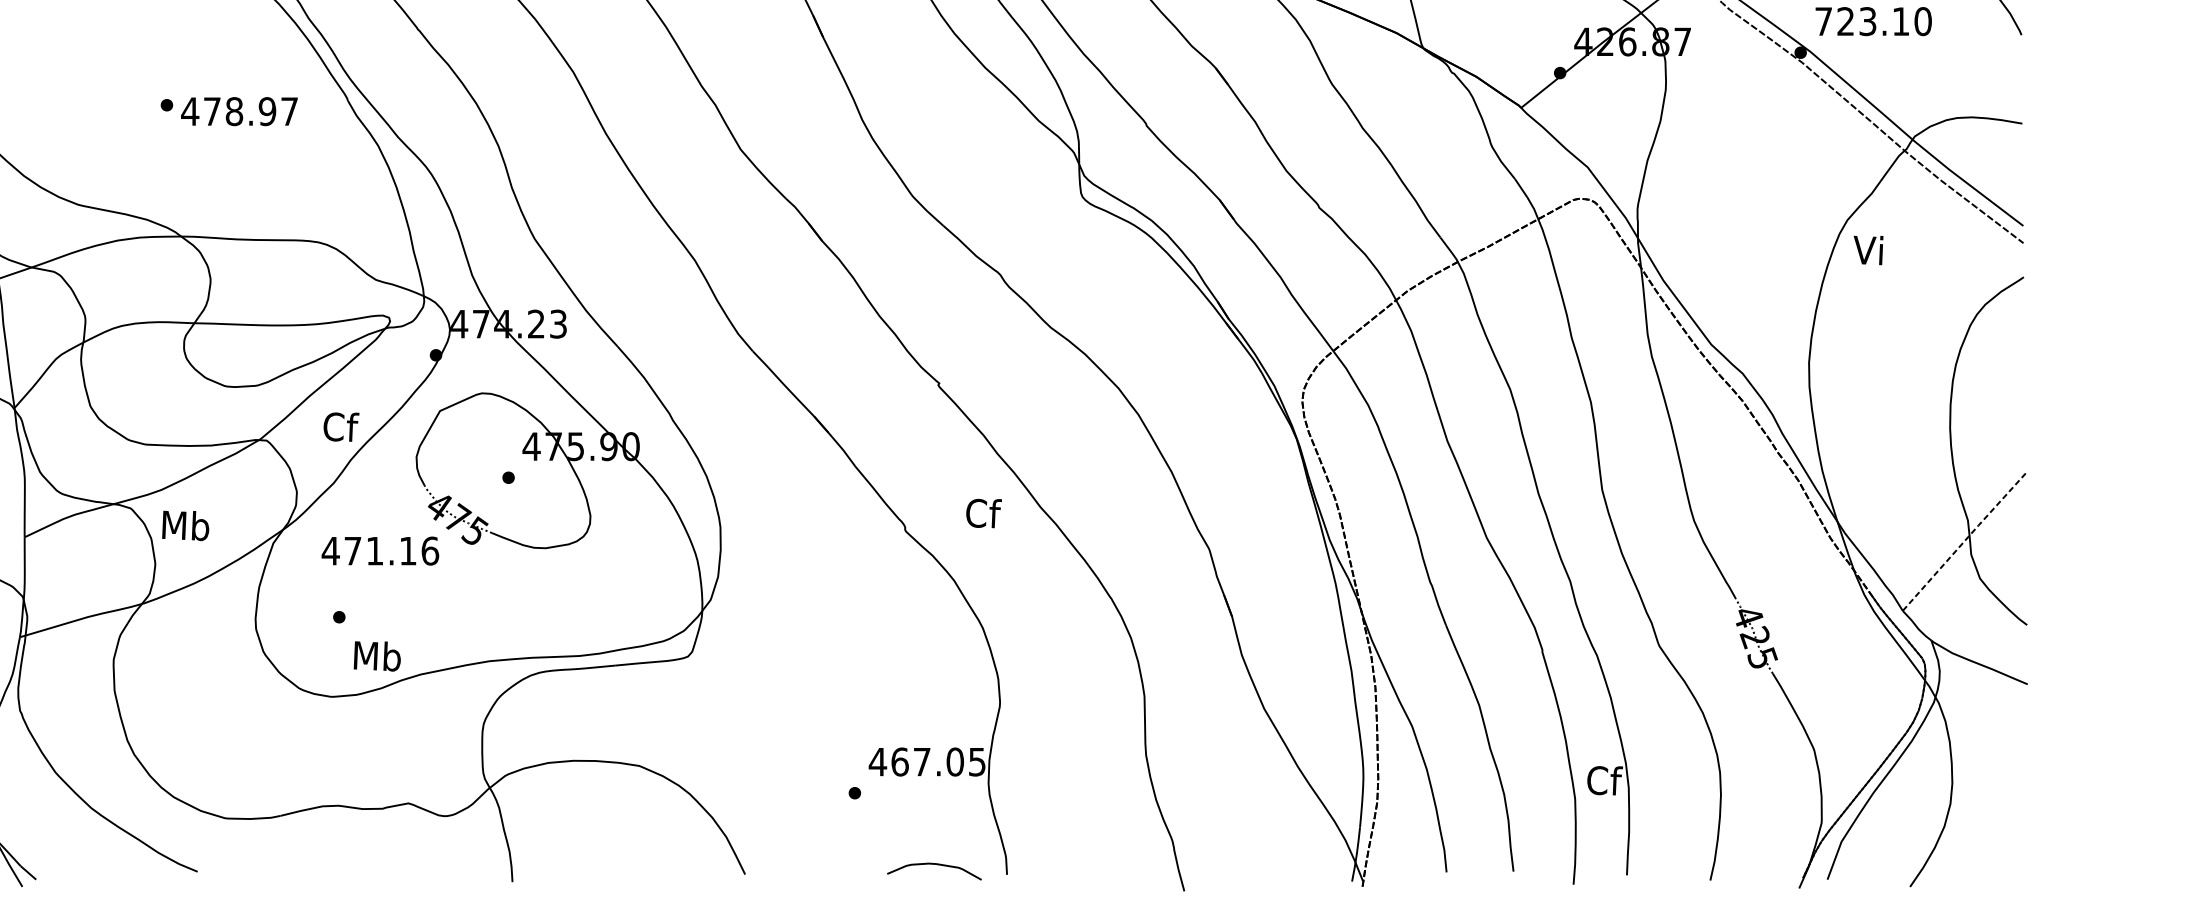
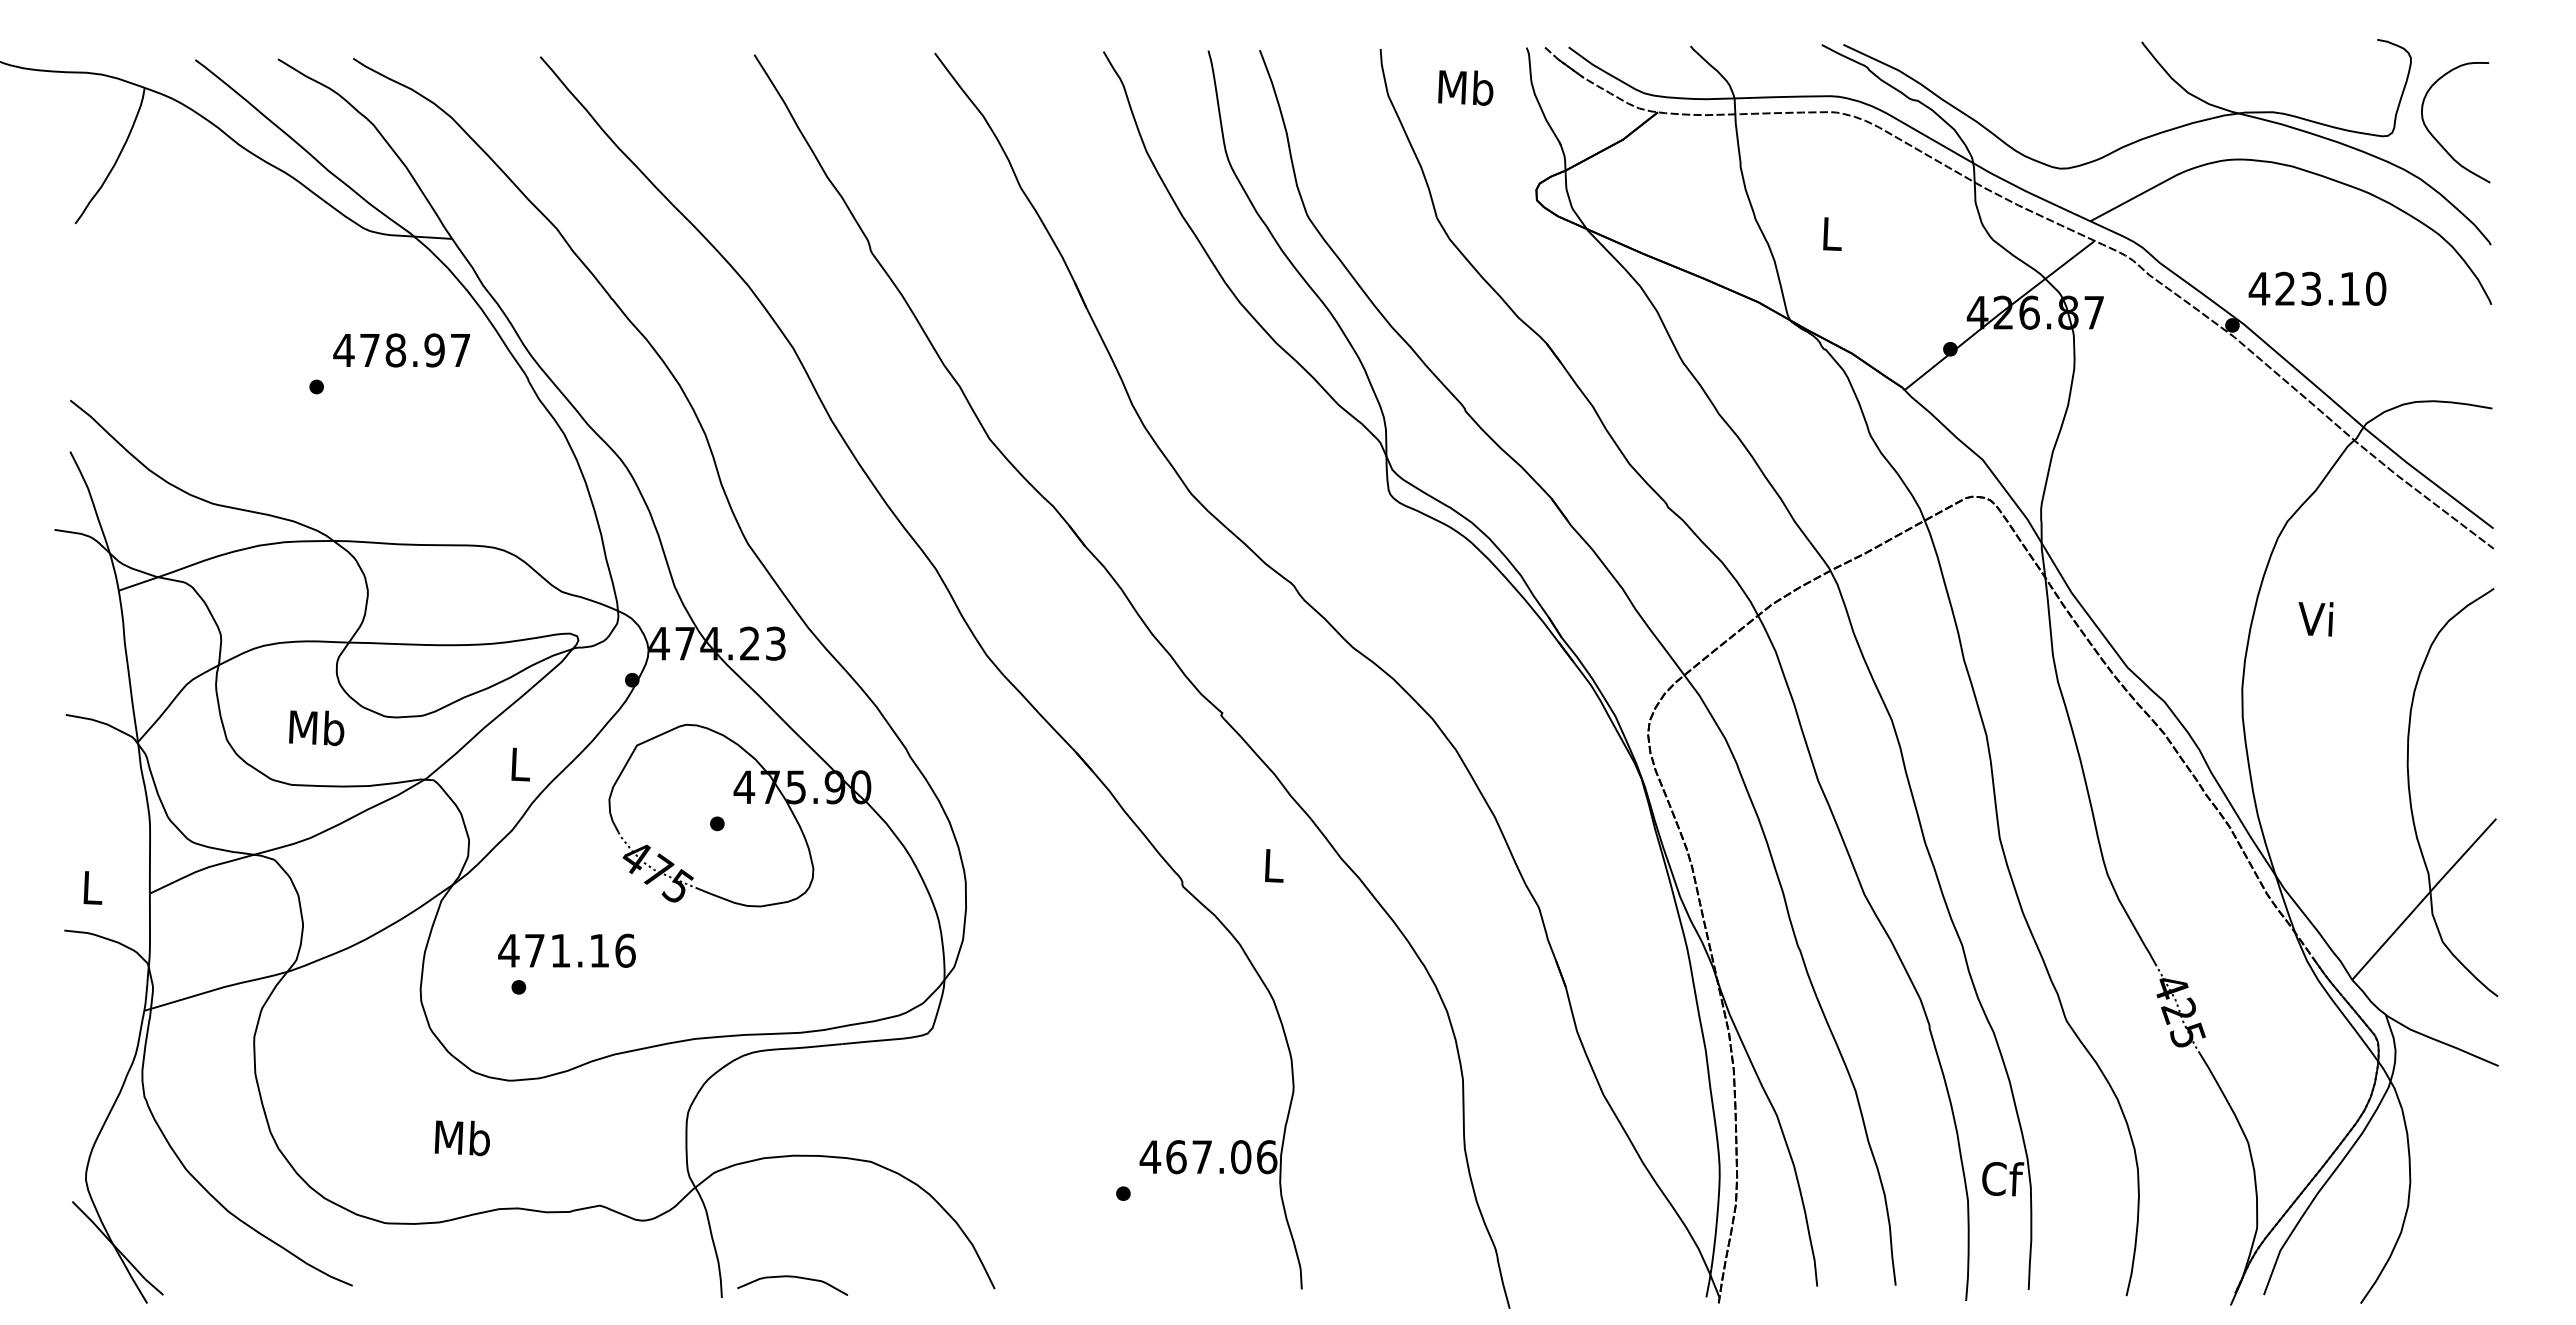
text: (1823, 21) -> (2259, 288), 723.10 -> 423.10
text: (239, 111) -> (401, 350), moved
text: (1868, 250) -> (2315, 619), moved
text: (341, 427) -> (521, 764), Cf -> L
text: (983, 513) -> (1274, 865), Cf -> L
text: (185, 526) -> (316, 728), moved
line: (1964, 541) -> (2424, 898), dashed -> solid
text: (379, 550) -> (566, 950), moved
text: (376, 656) -> (461, 1138), moved
text: (977, 762) -> (1267, 1157), 467.05 -> 467.06
curve: (934, 864) -> (792, 1277), moved

